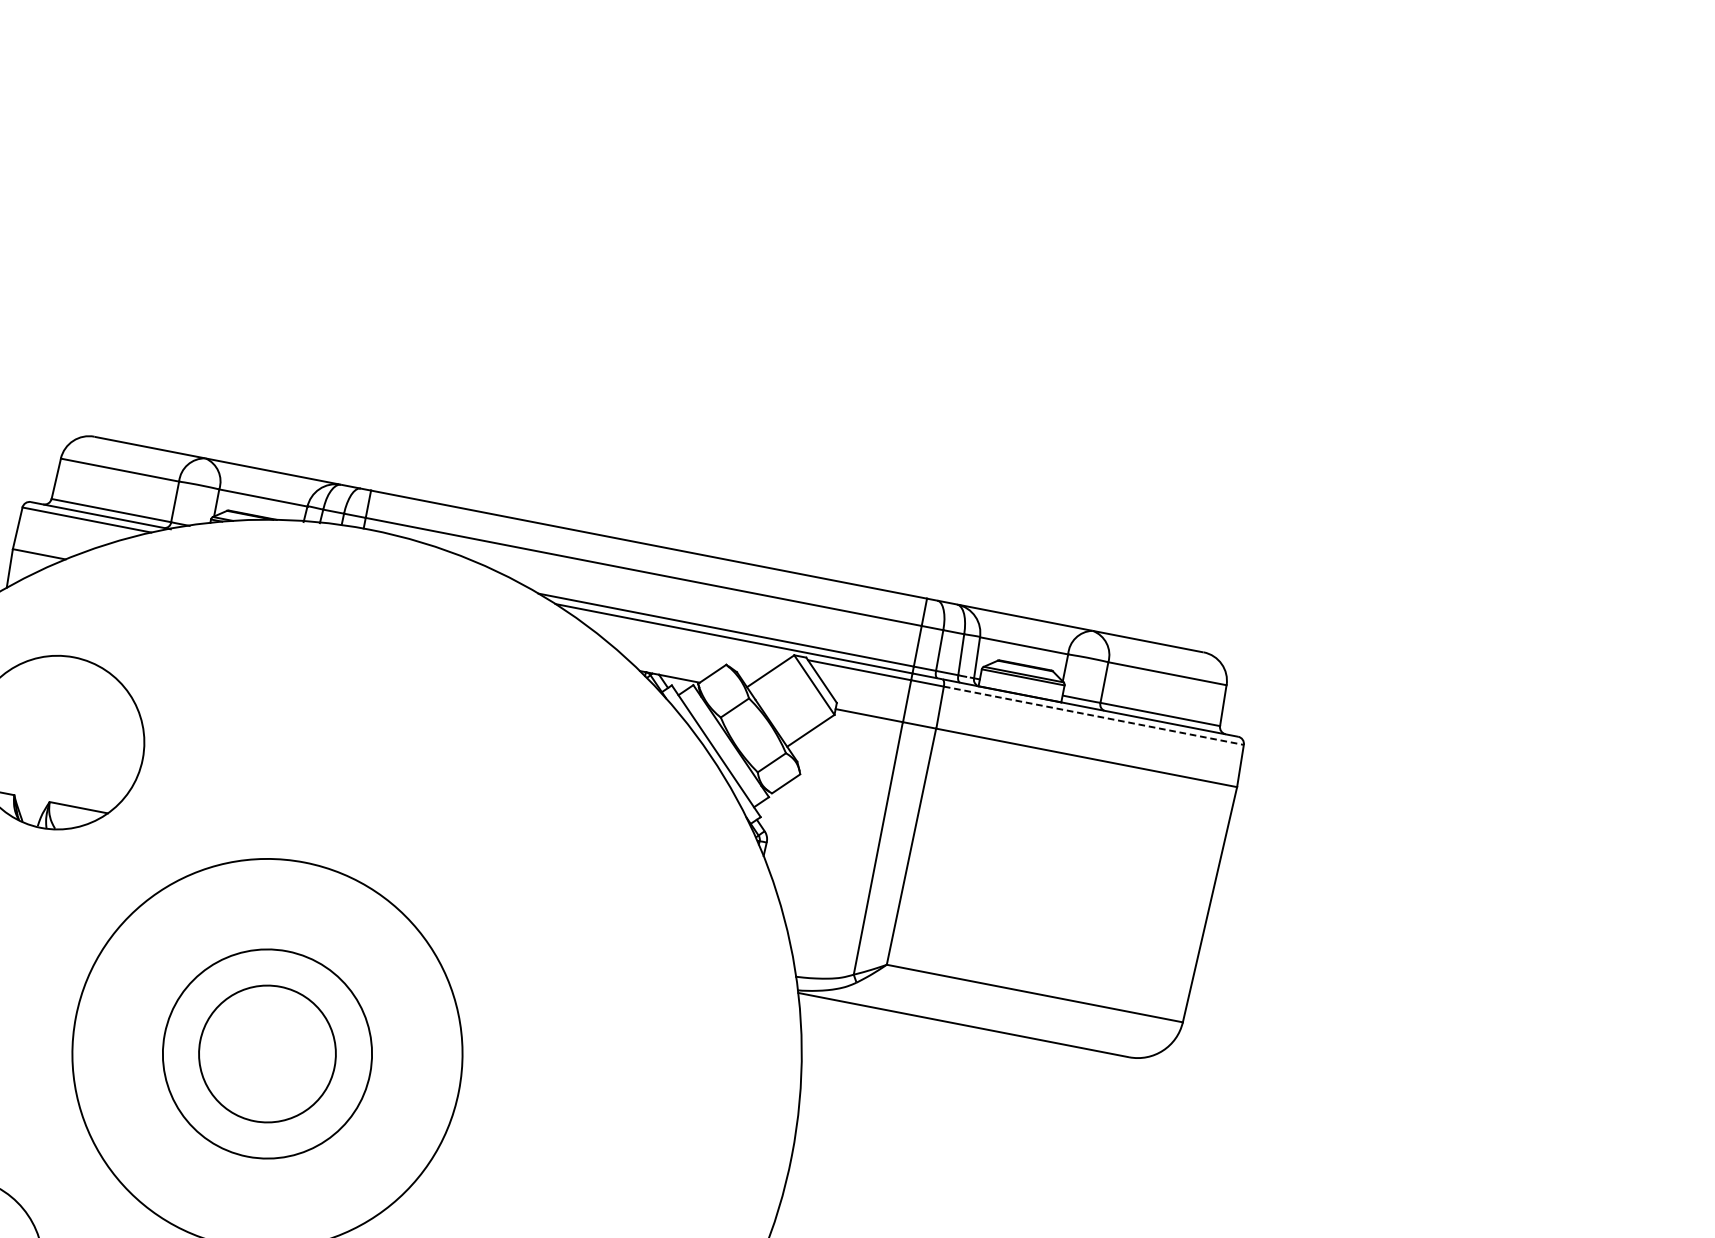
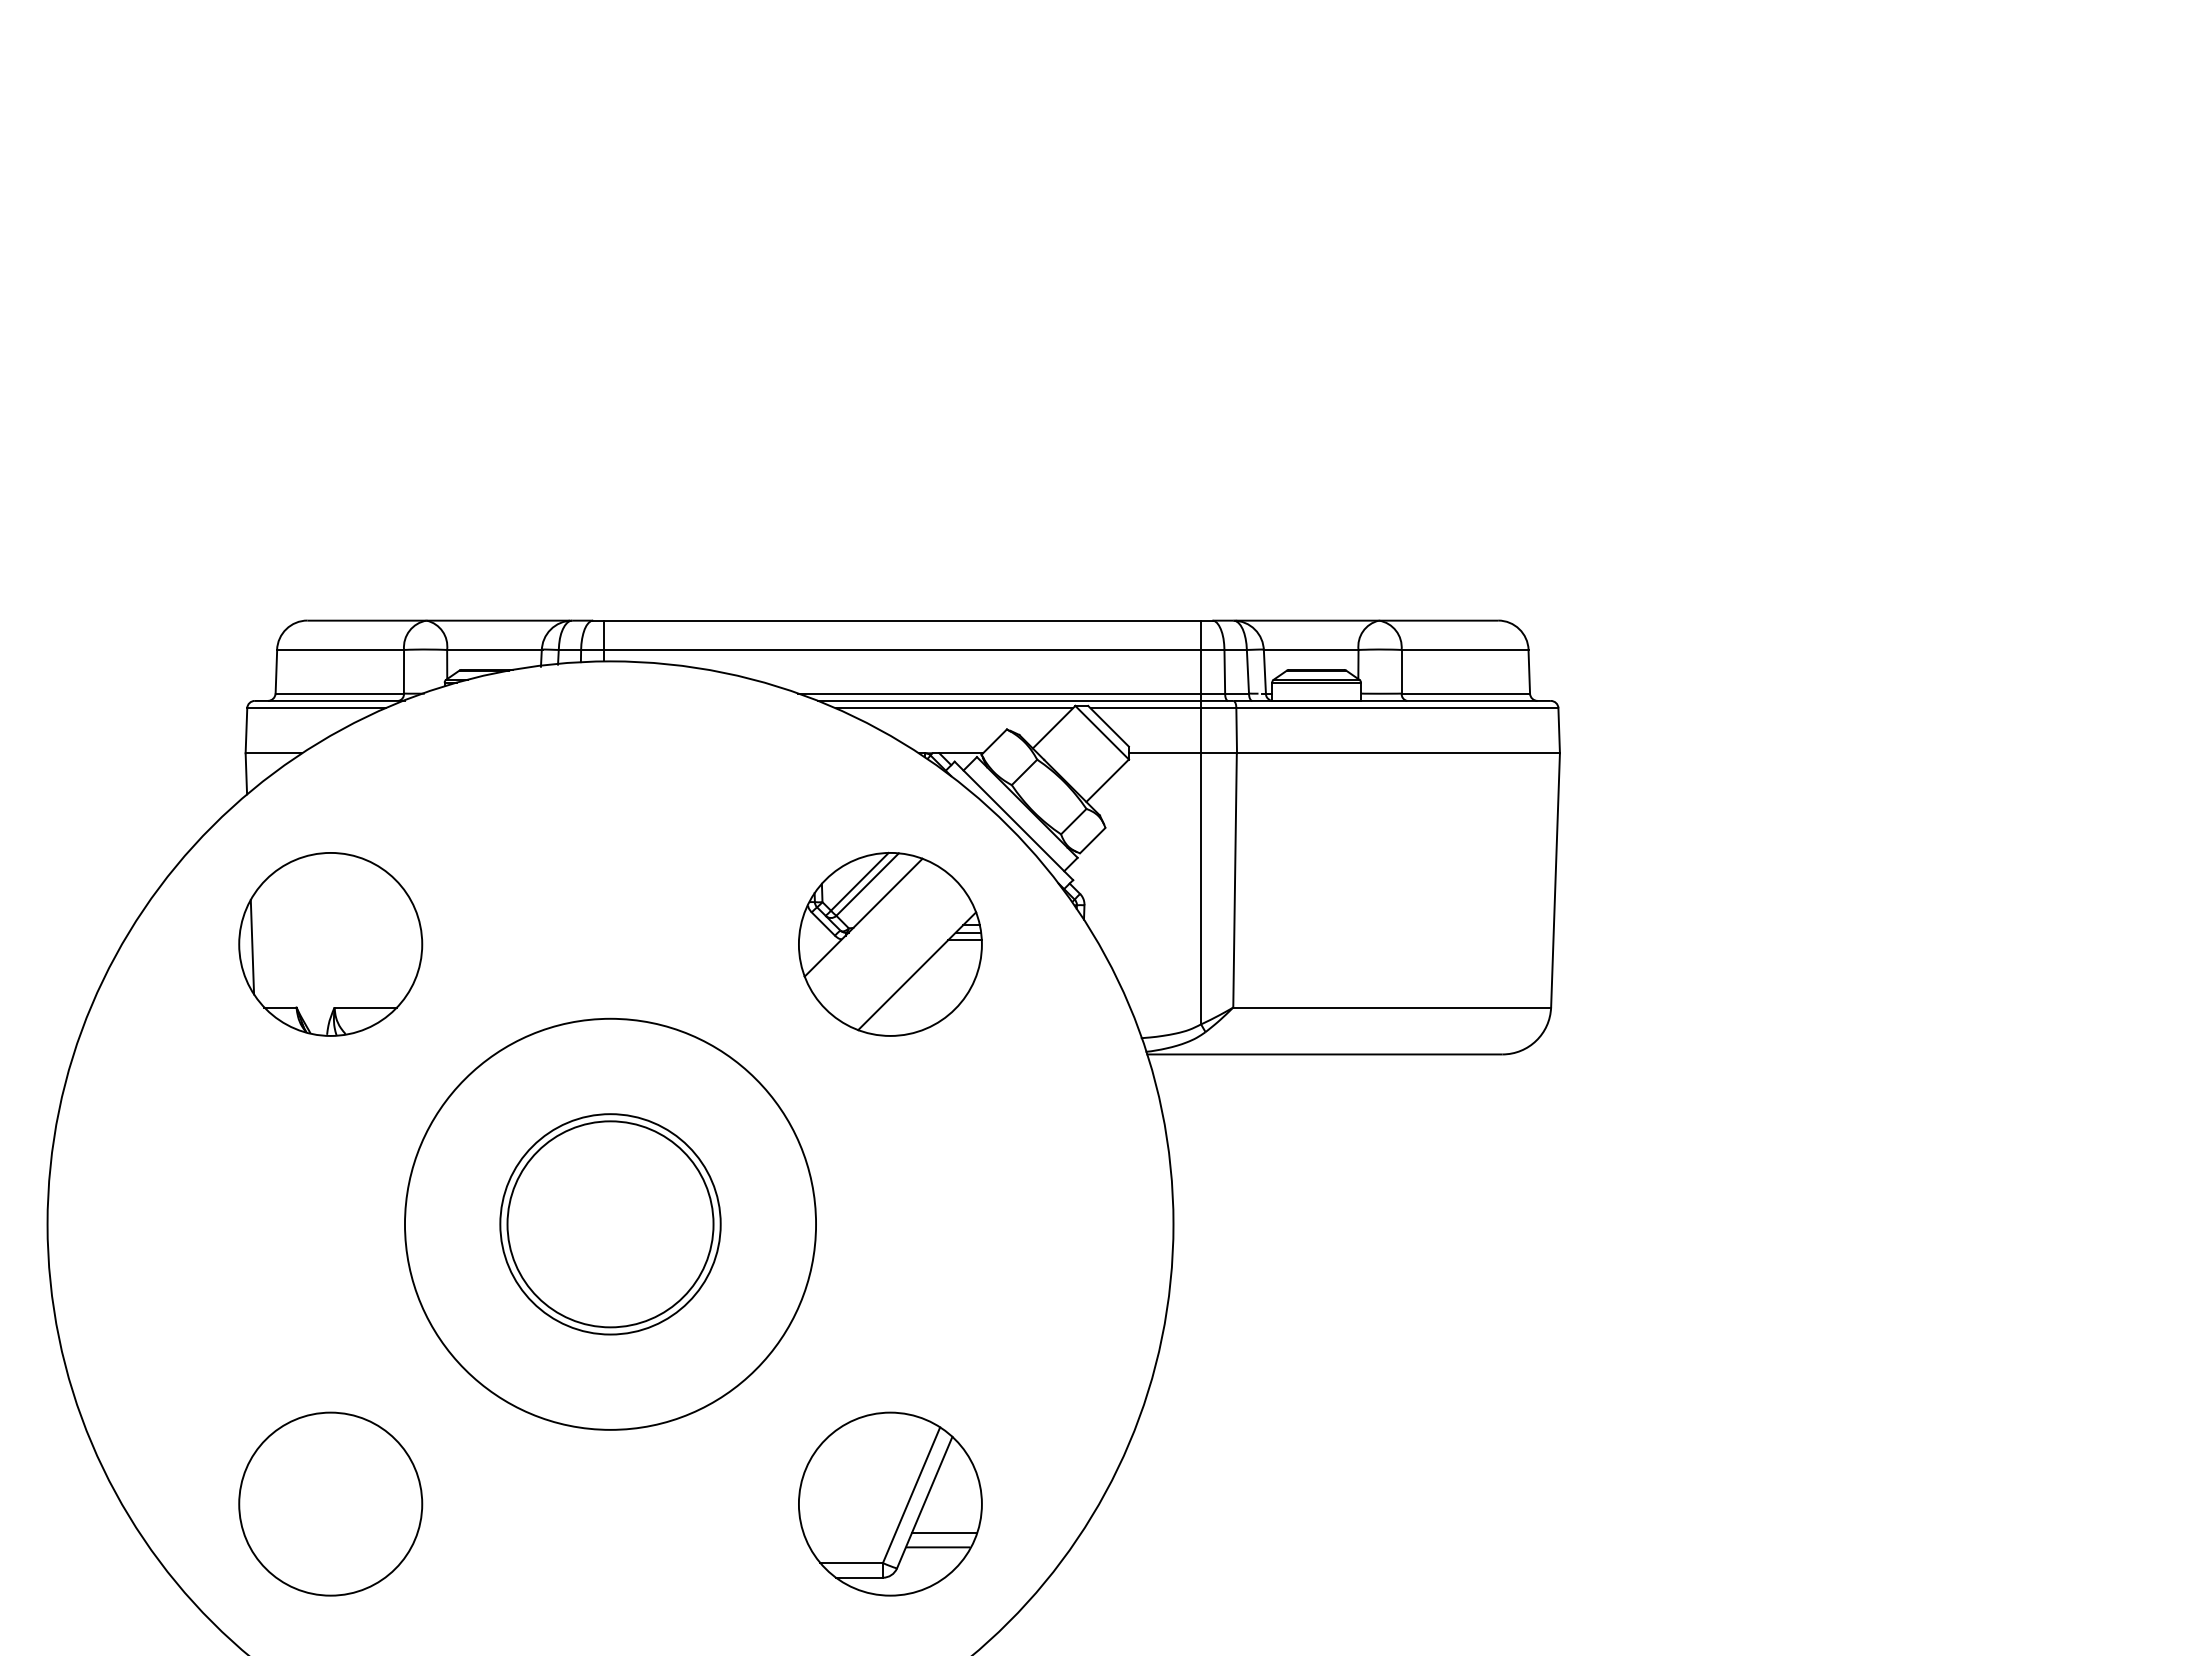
line: (681, 635) -> (954, 708), added
line: (1093, 716) -> (1397, 708), dashed -> solid
part: (579, 843) -> (890, 943), added
circle: (267, 1054) -> (610, 1224), size x1.43

